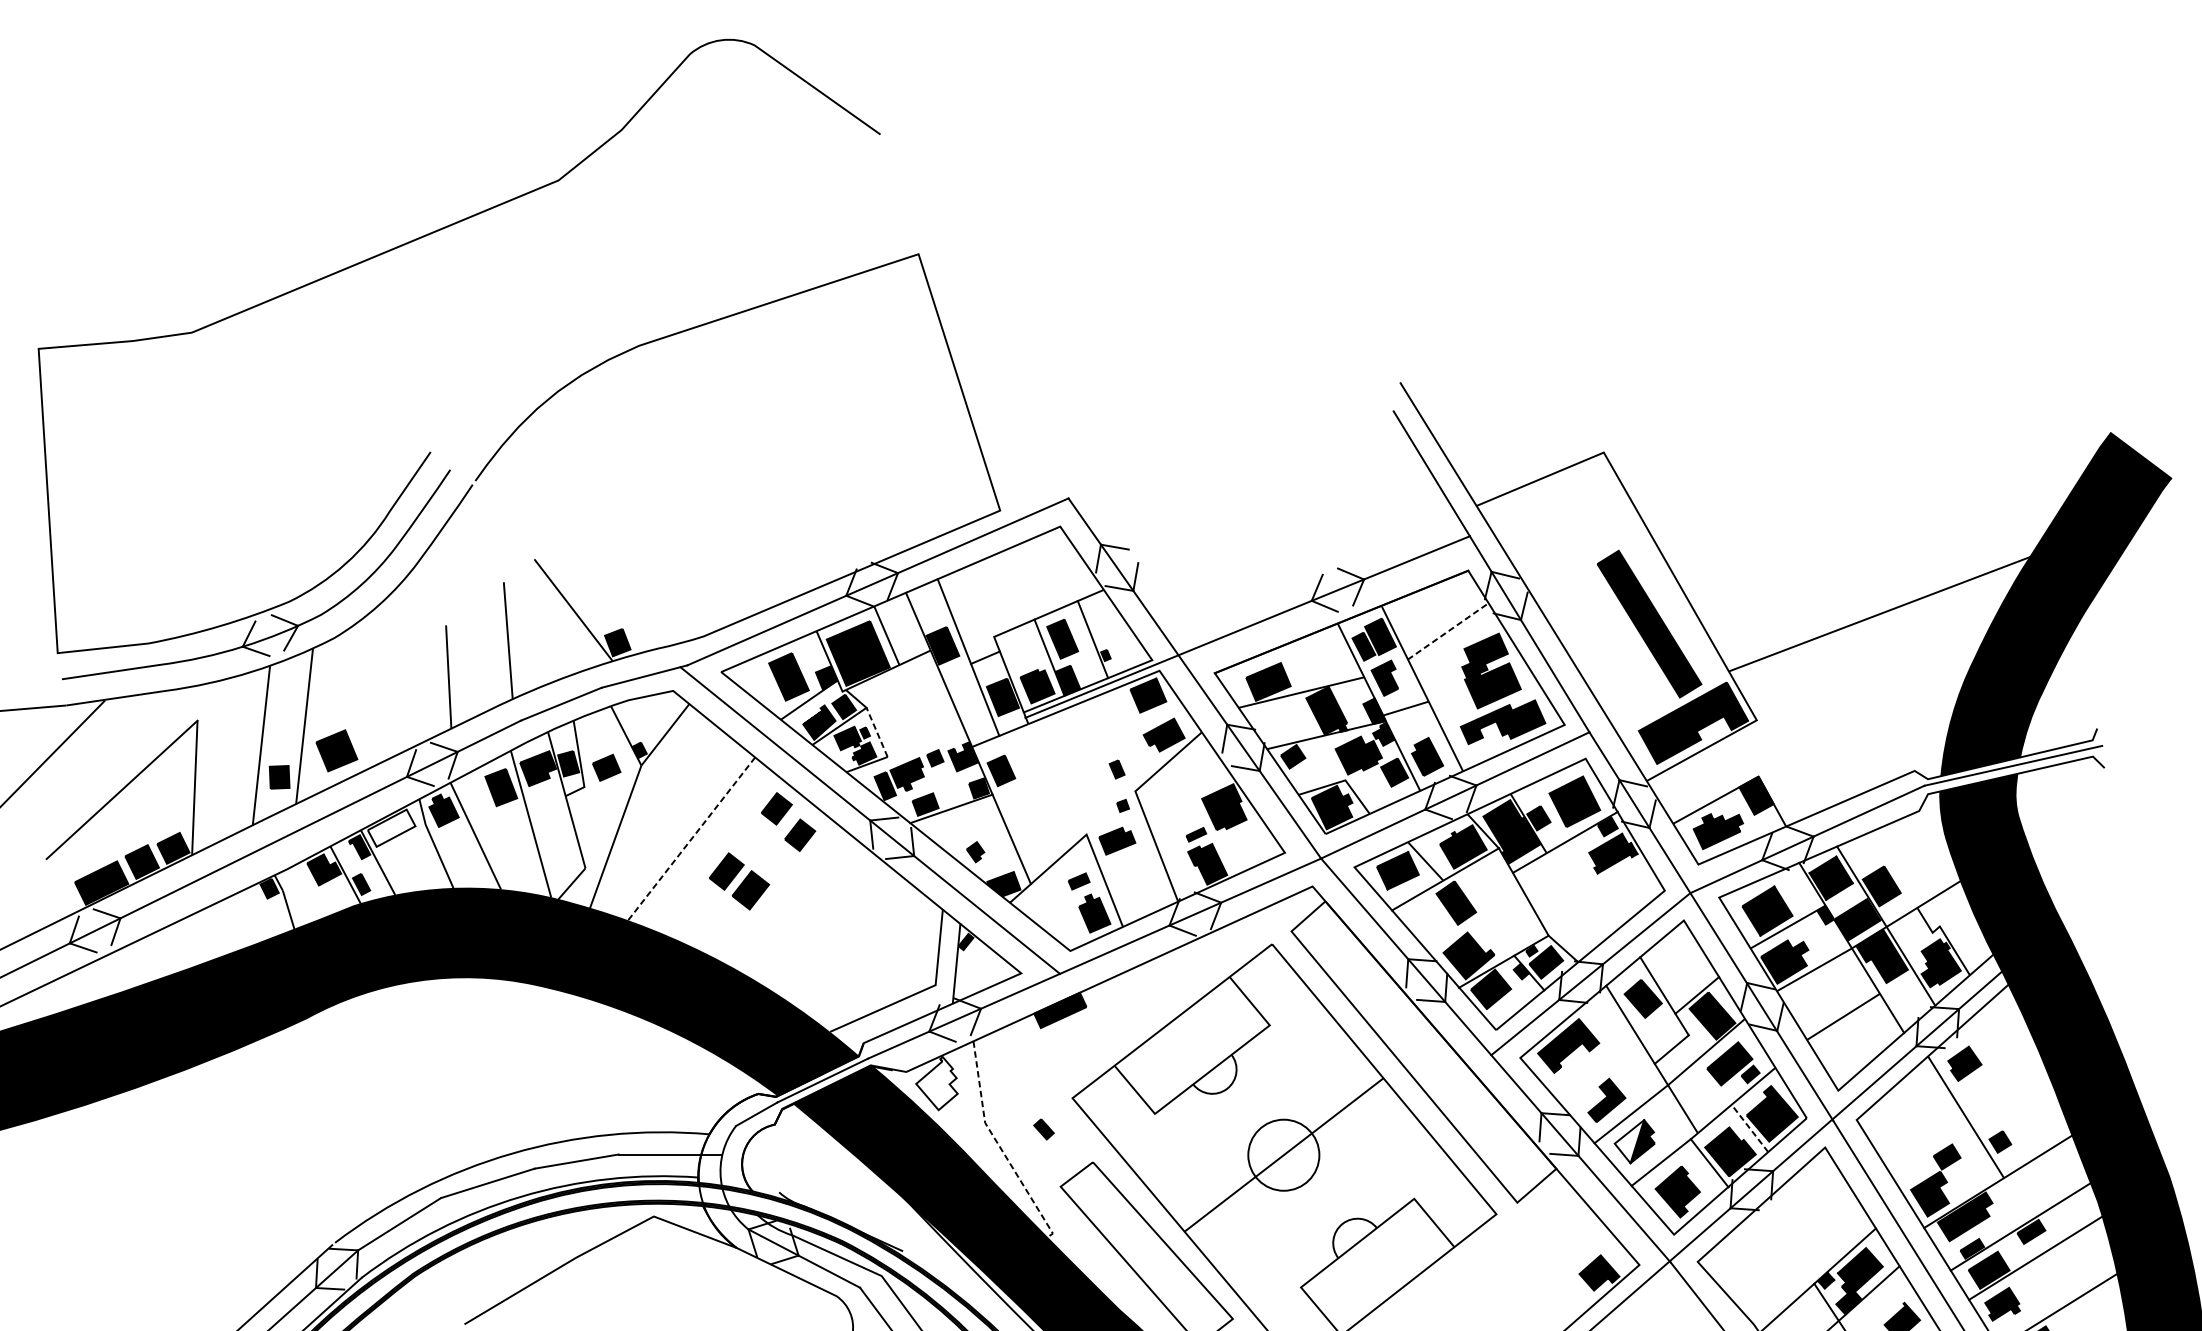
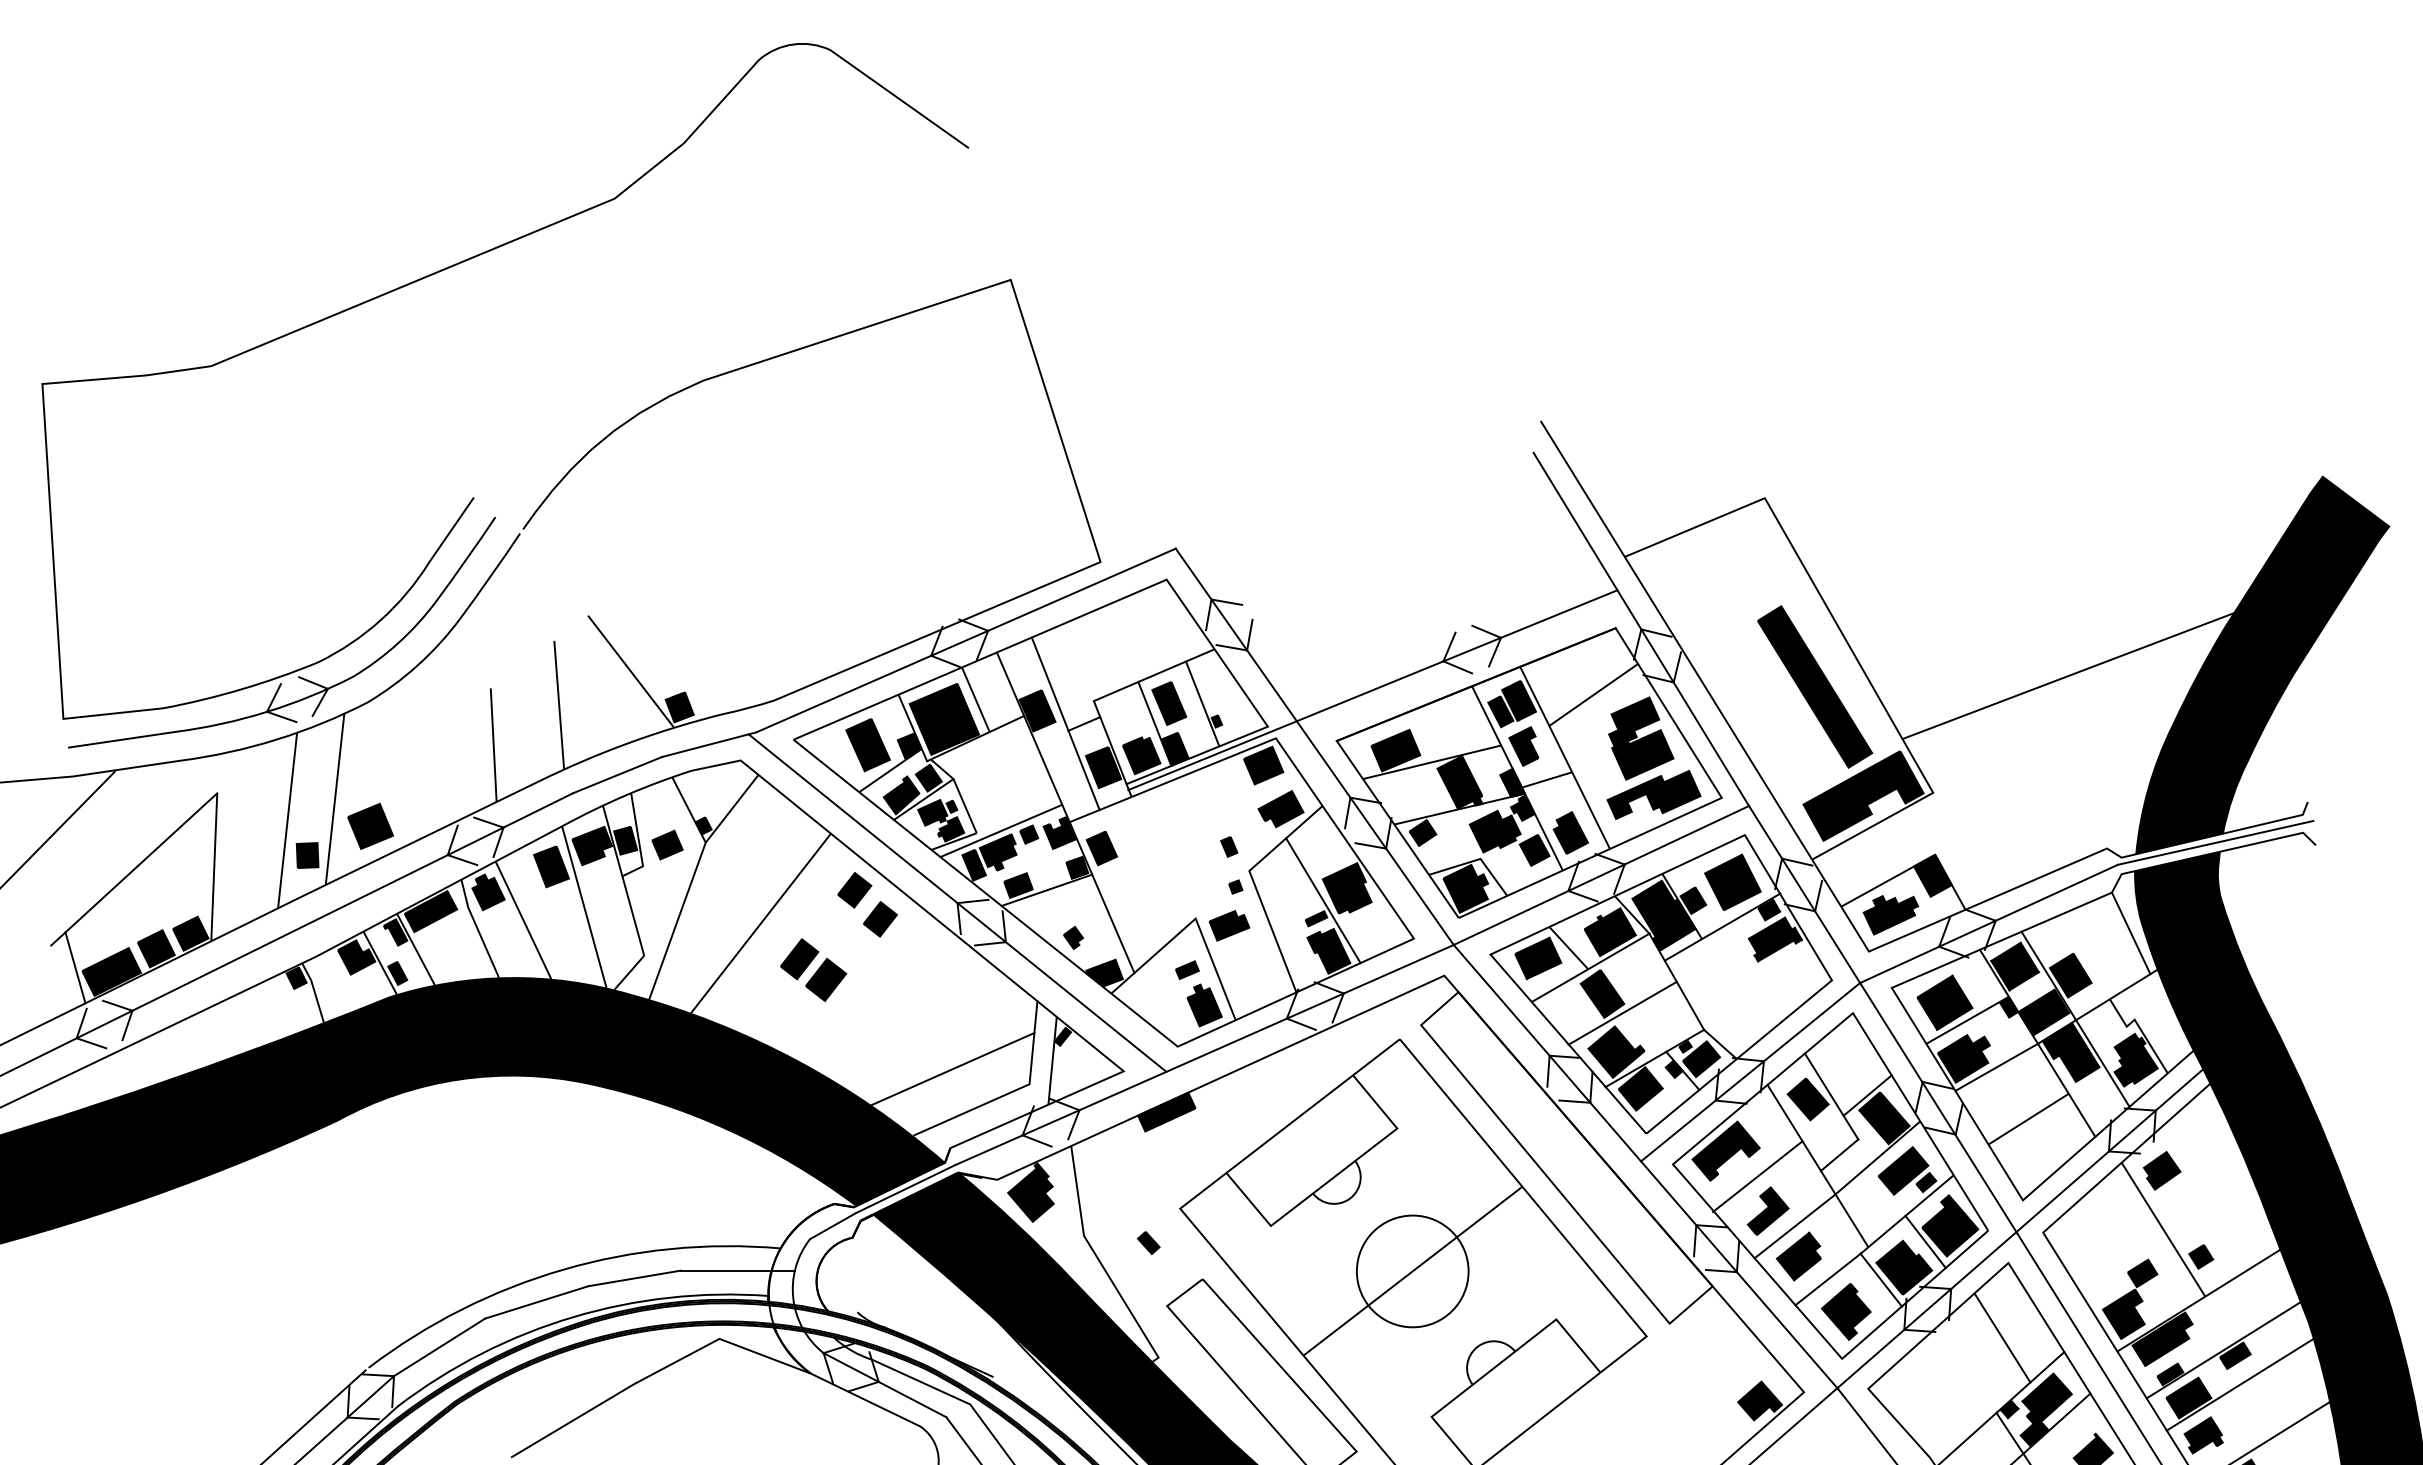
line: (1448, 630) -> (1593, 694), dashed -> solid
line: (876, 731) -> (964, 805), dashed -> solid
line: (910, 754) -> (1001, 830), added
line: (1202, 818) -> (1323, 900), added
fill: (391, 828) -> (430, 911), added
line: (692, 839) -> (761, 923), dashed -> solid
line: (1936, 848) -> (2130, 933), added
line: (68, 879) -> (75, 967), added
line: (1474, 919) -> (1622, 1012), added
line: (865, 970) -> (952, 1068), added
line: (1597, 1068) -> (1757, 1176), added
fill: (936, 1083) -> (1030, 1192), added
line: (1749, 1128) -> (1925, 1241), dashed -> solid
fill: (1628, 1141) -> (1792, 1256), added
line: (1000, 1147) -> (1100, 1262), dashed -> solid
circle: (1283, 1155) -> (1412, 1271), size x1.43
line: (1819, 1215) -> (2002, 1337), added

